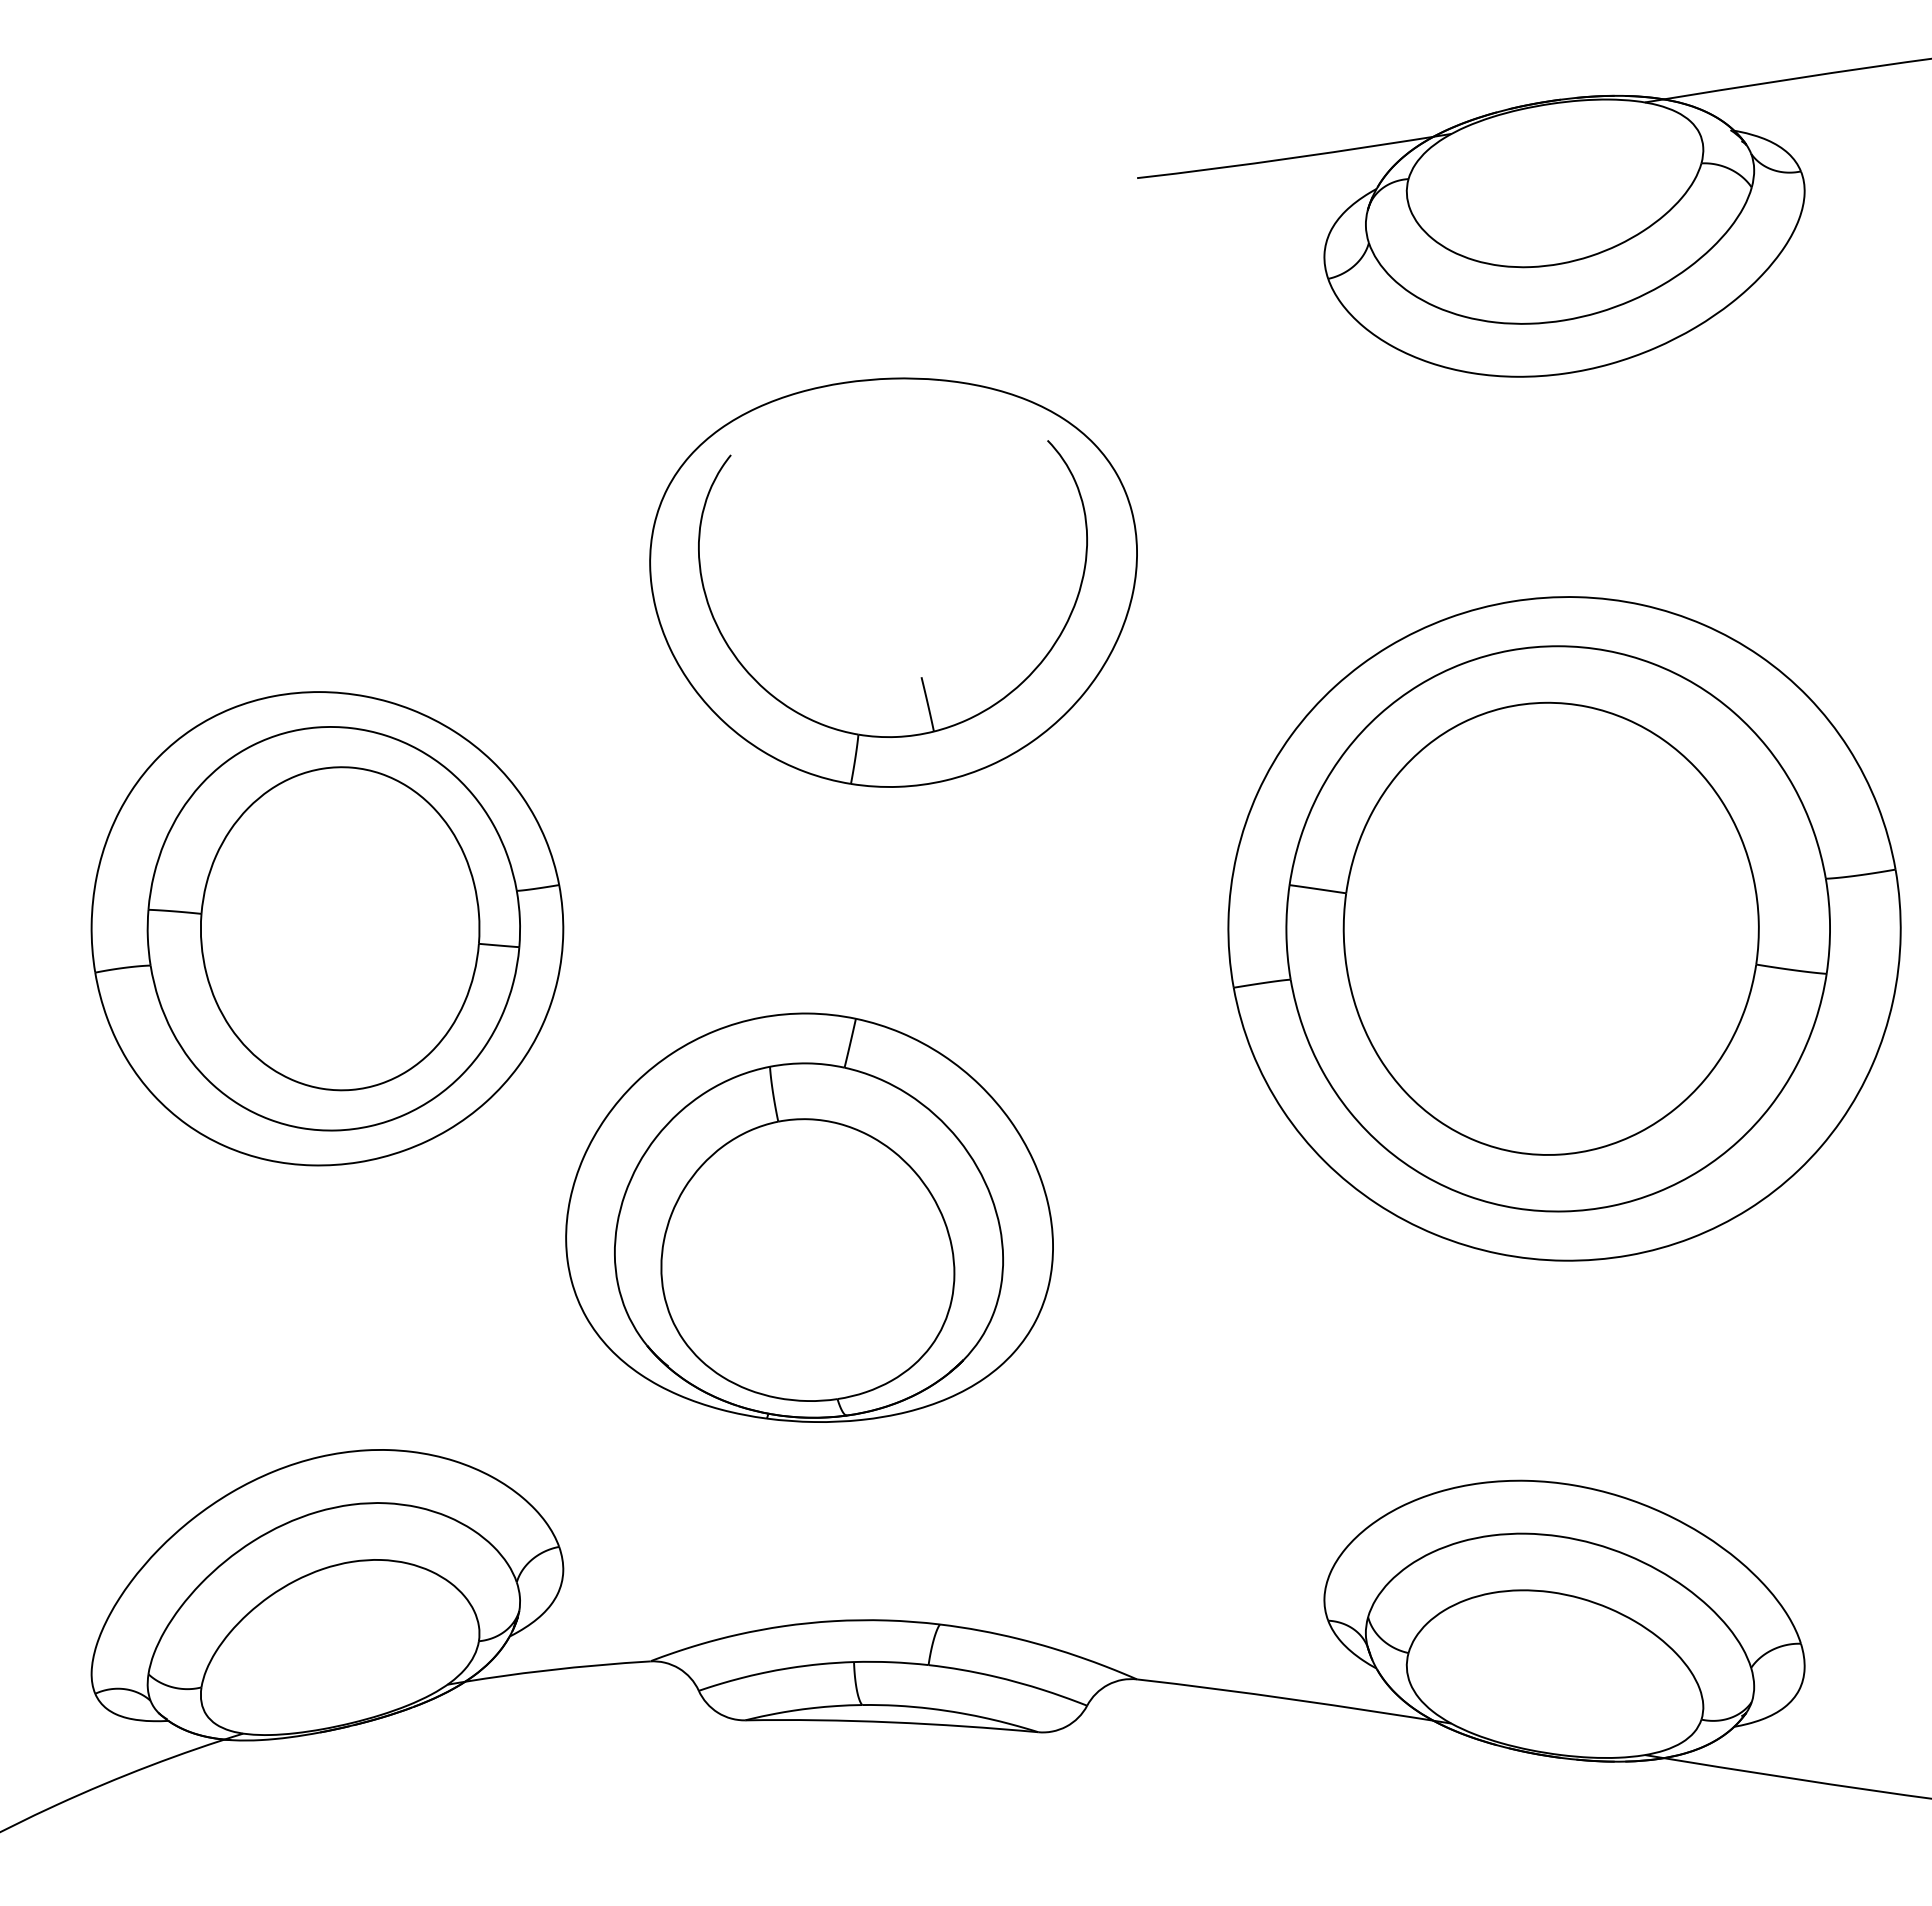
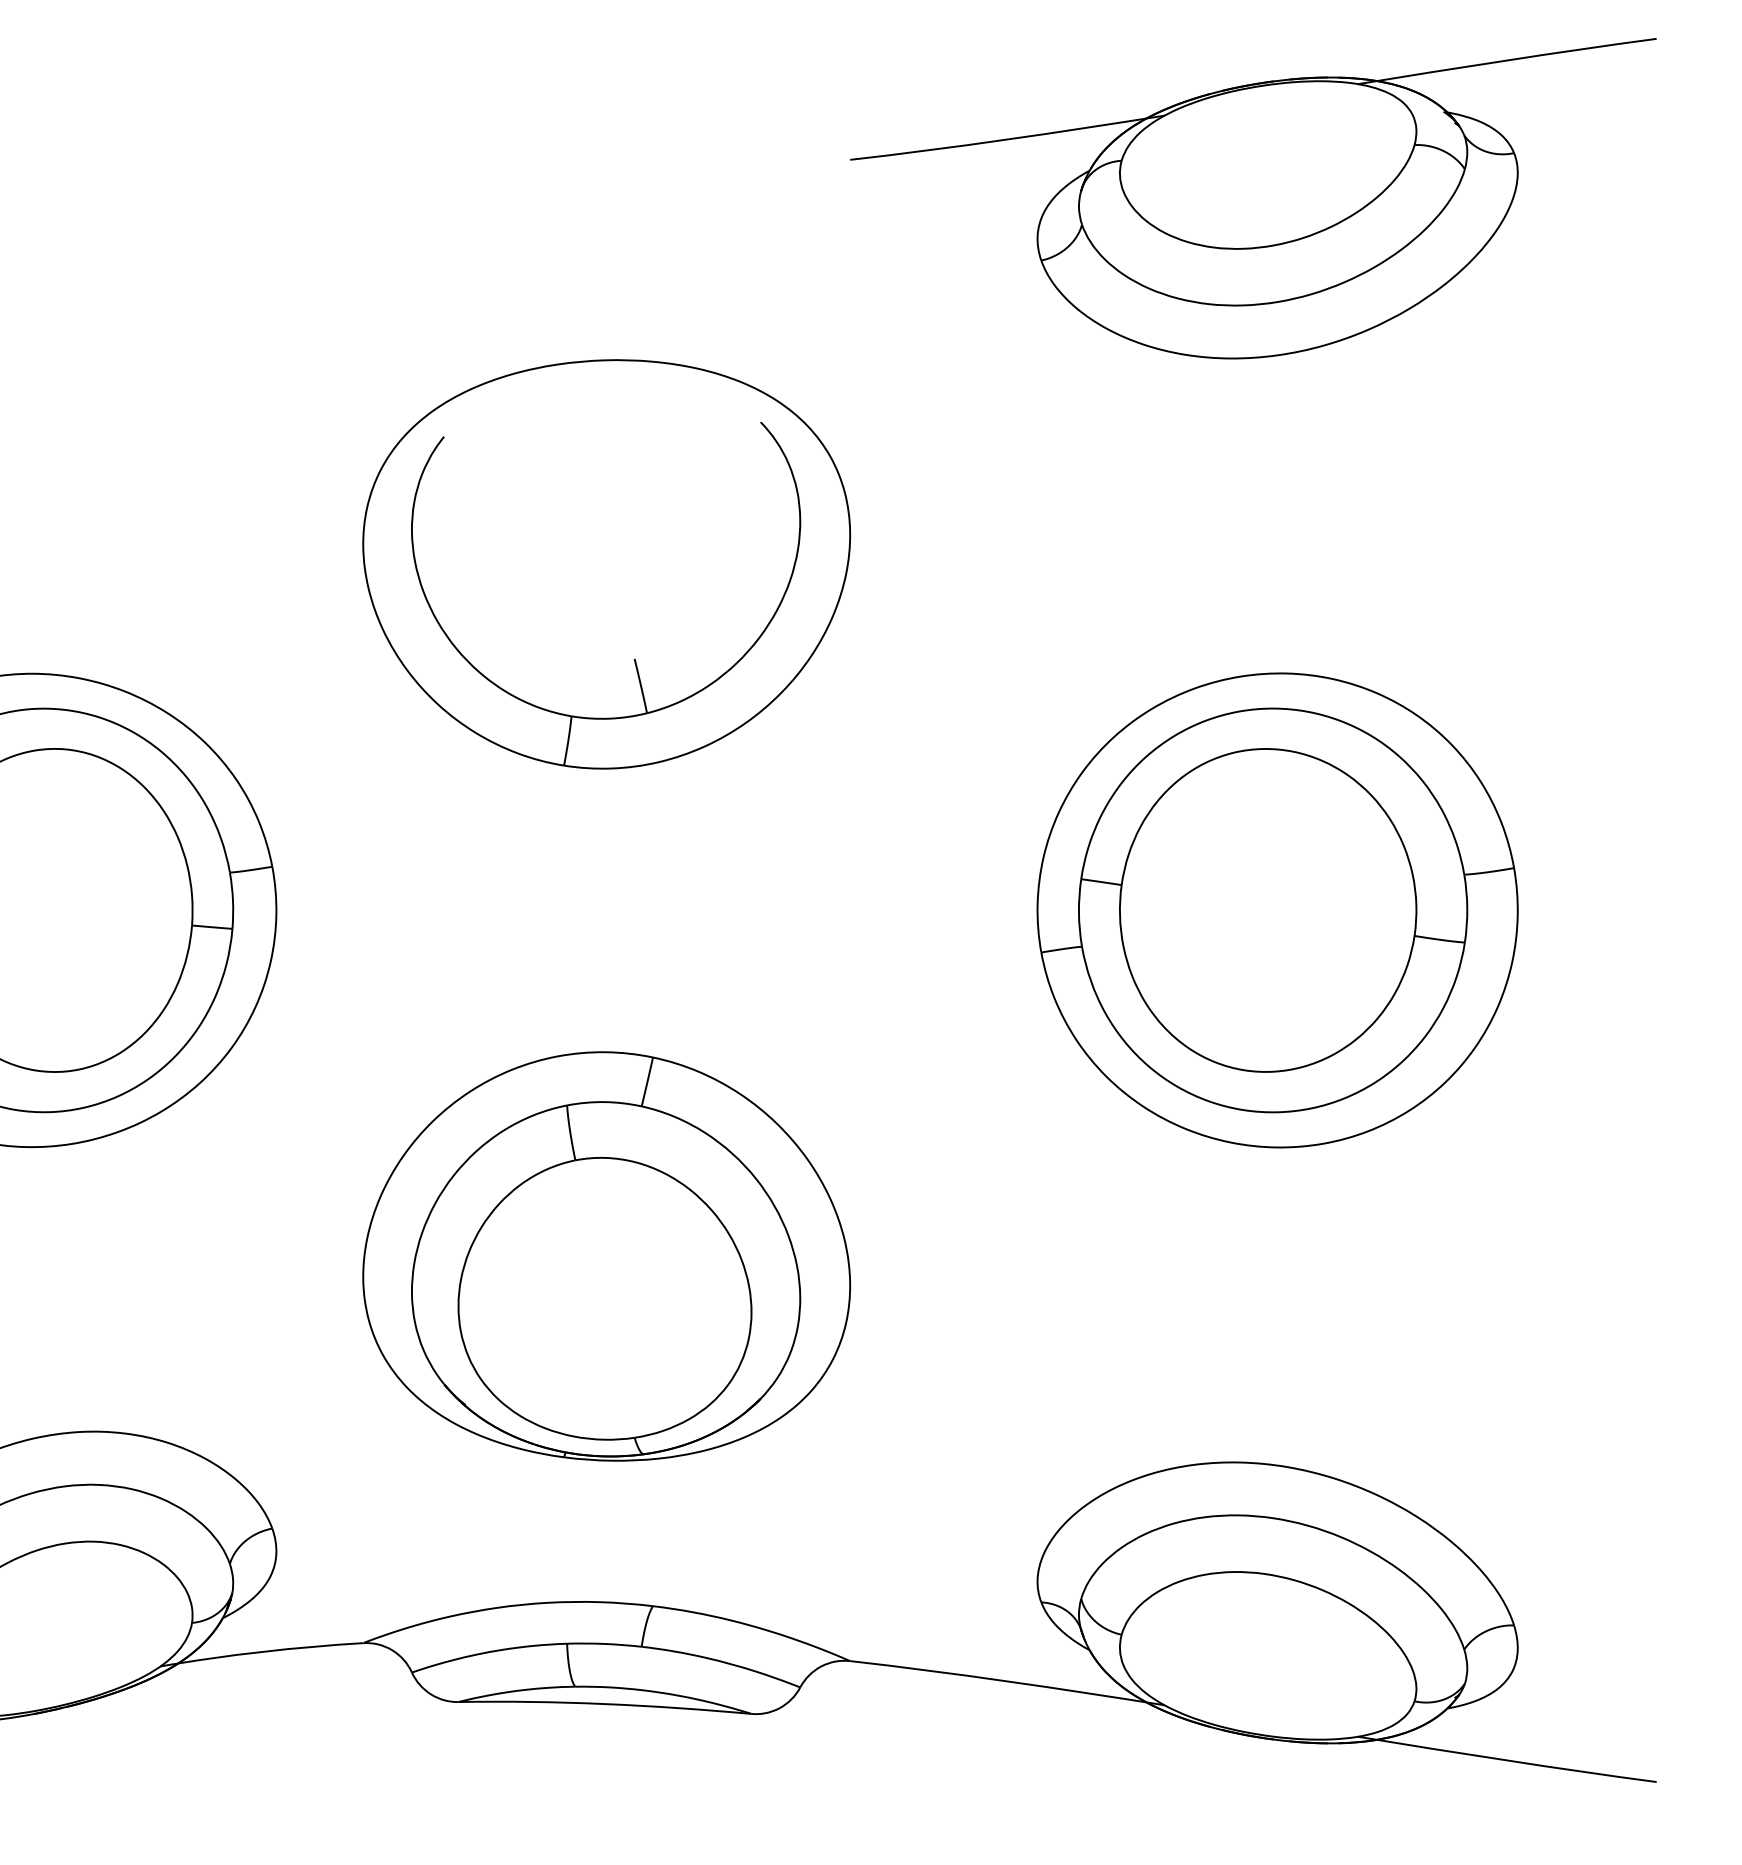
part: (1564, 928) -> (1277, 910), size x0.71
part: (809, 1217) -> (606, 1256), moved

